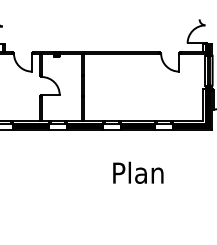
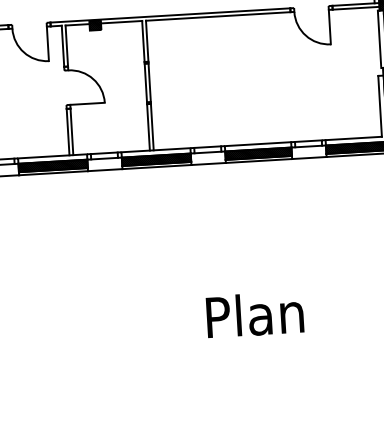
text: (138, 172) -> (255, 313), moved

